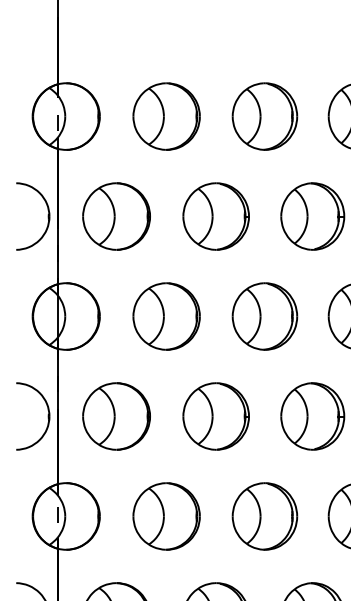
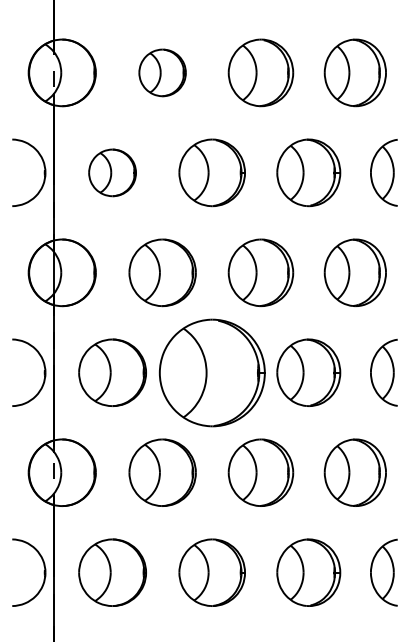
part: (166, 116) -> (162, 72), size x0.7
part: (116, 216) -> (112, 172), size x0.7
part: (215, 416) -> (211, 372), size x1.6

